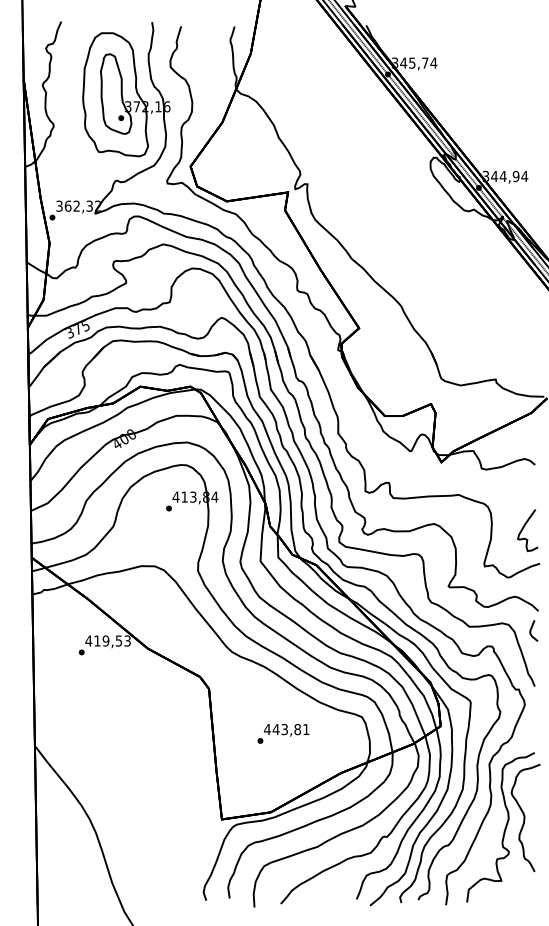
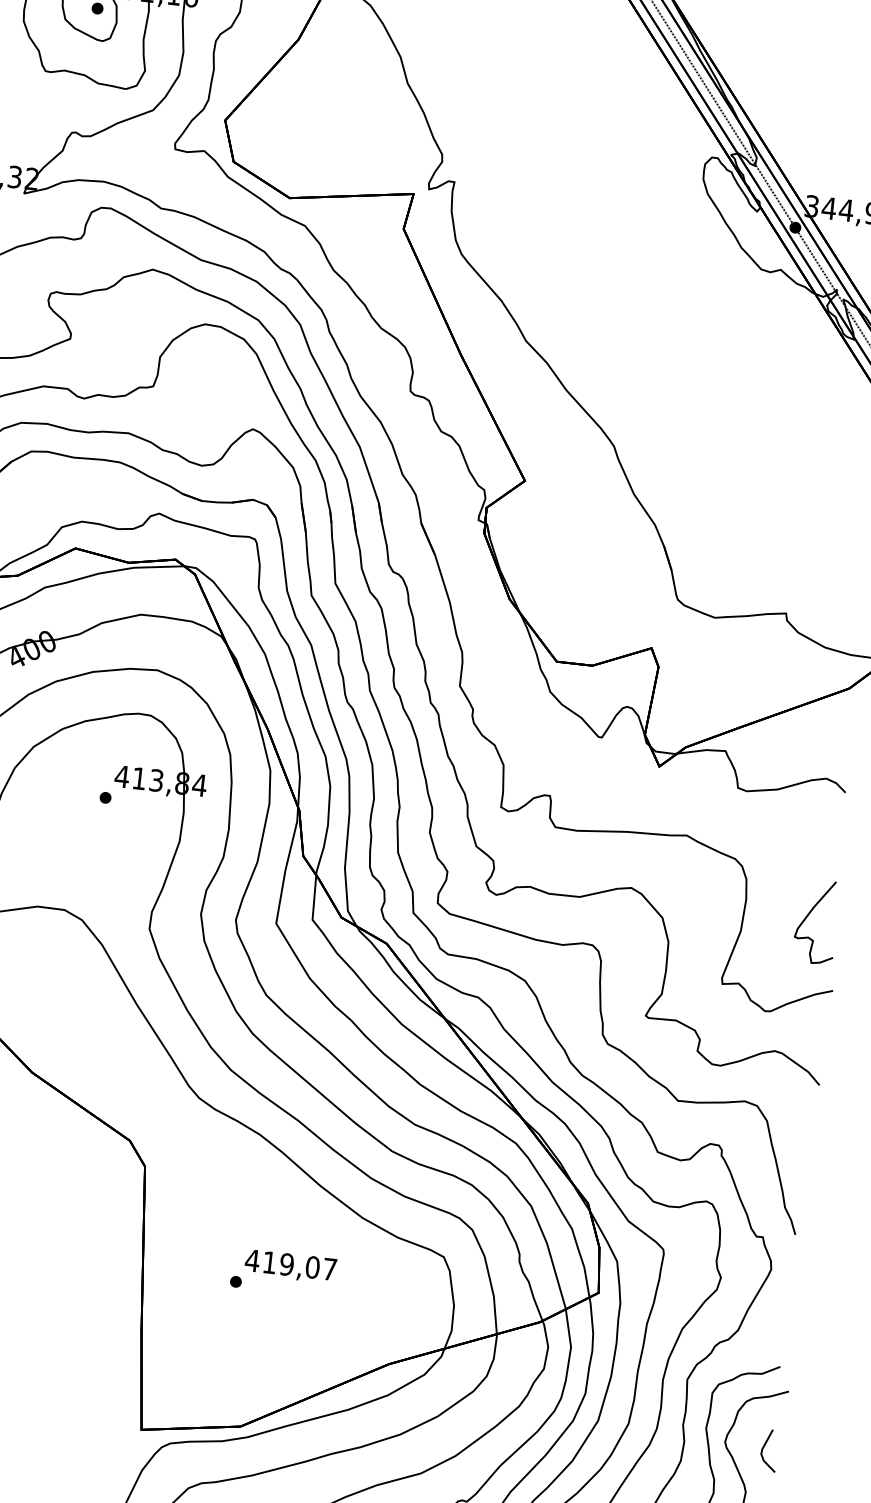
line: (531, 630) -> (764, 1449), moved
text: (290, 729) -> (298, 1265), 443,81 -> 419,07

